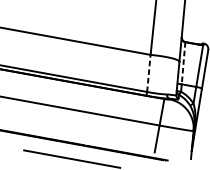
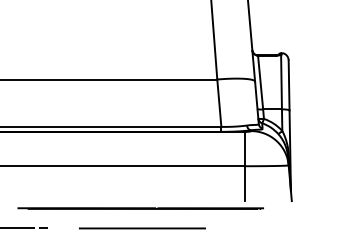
line: (183, 64) -> (260, 83), dashed -> solid
line: (148, 73) -> (219, 103), dashed -> solid

